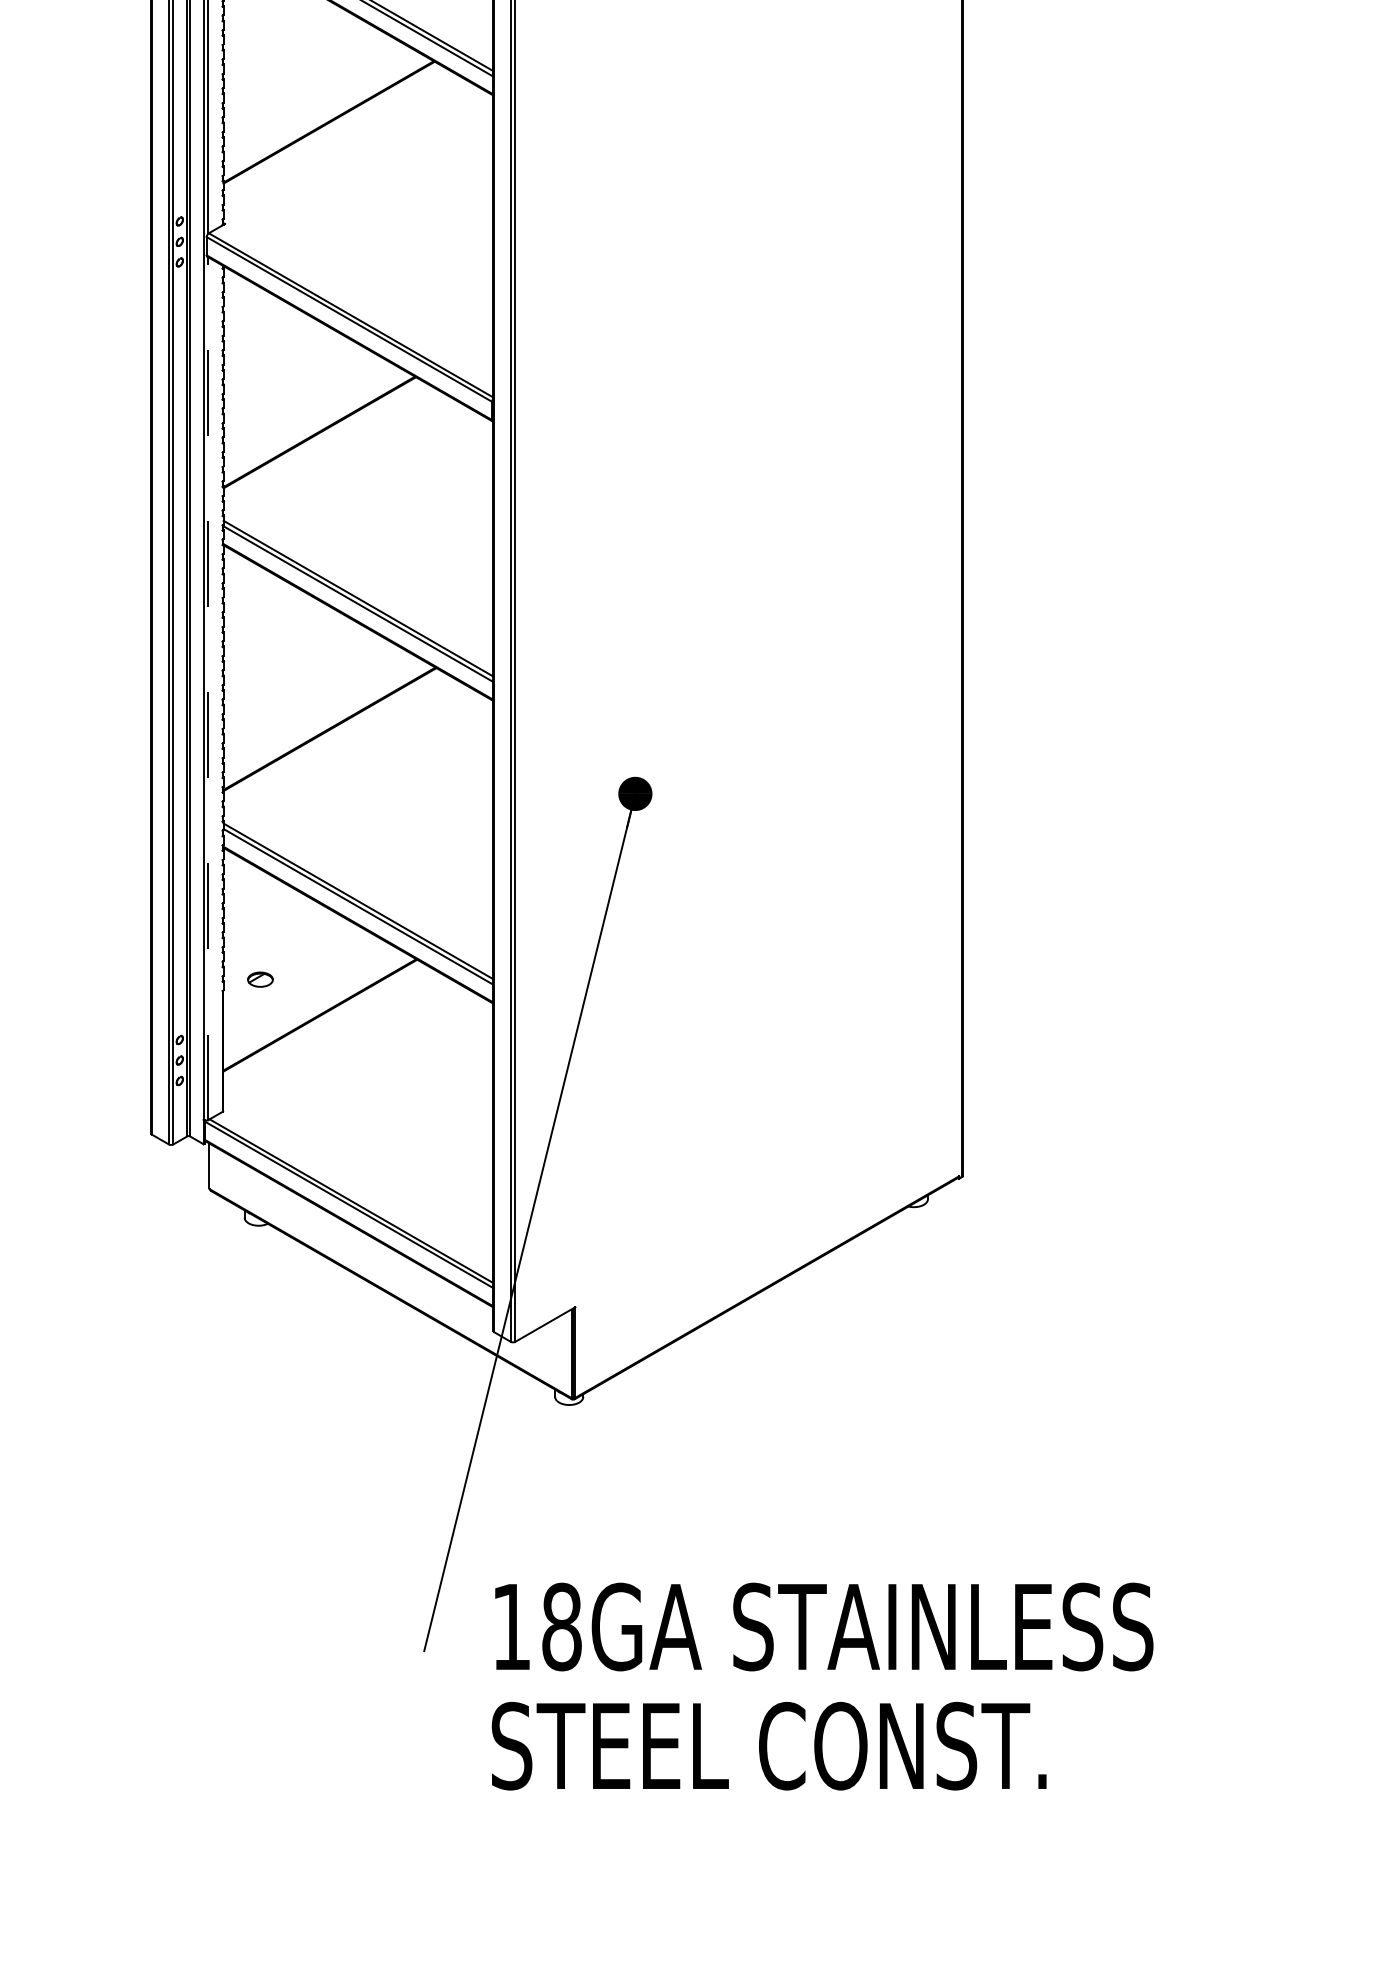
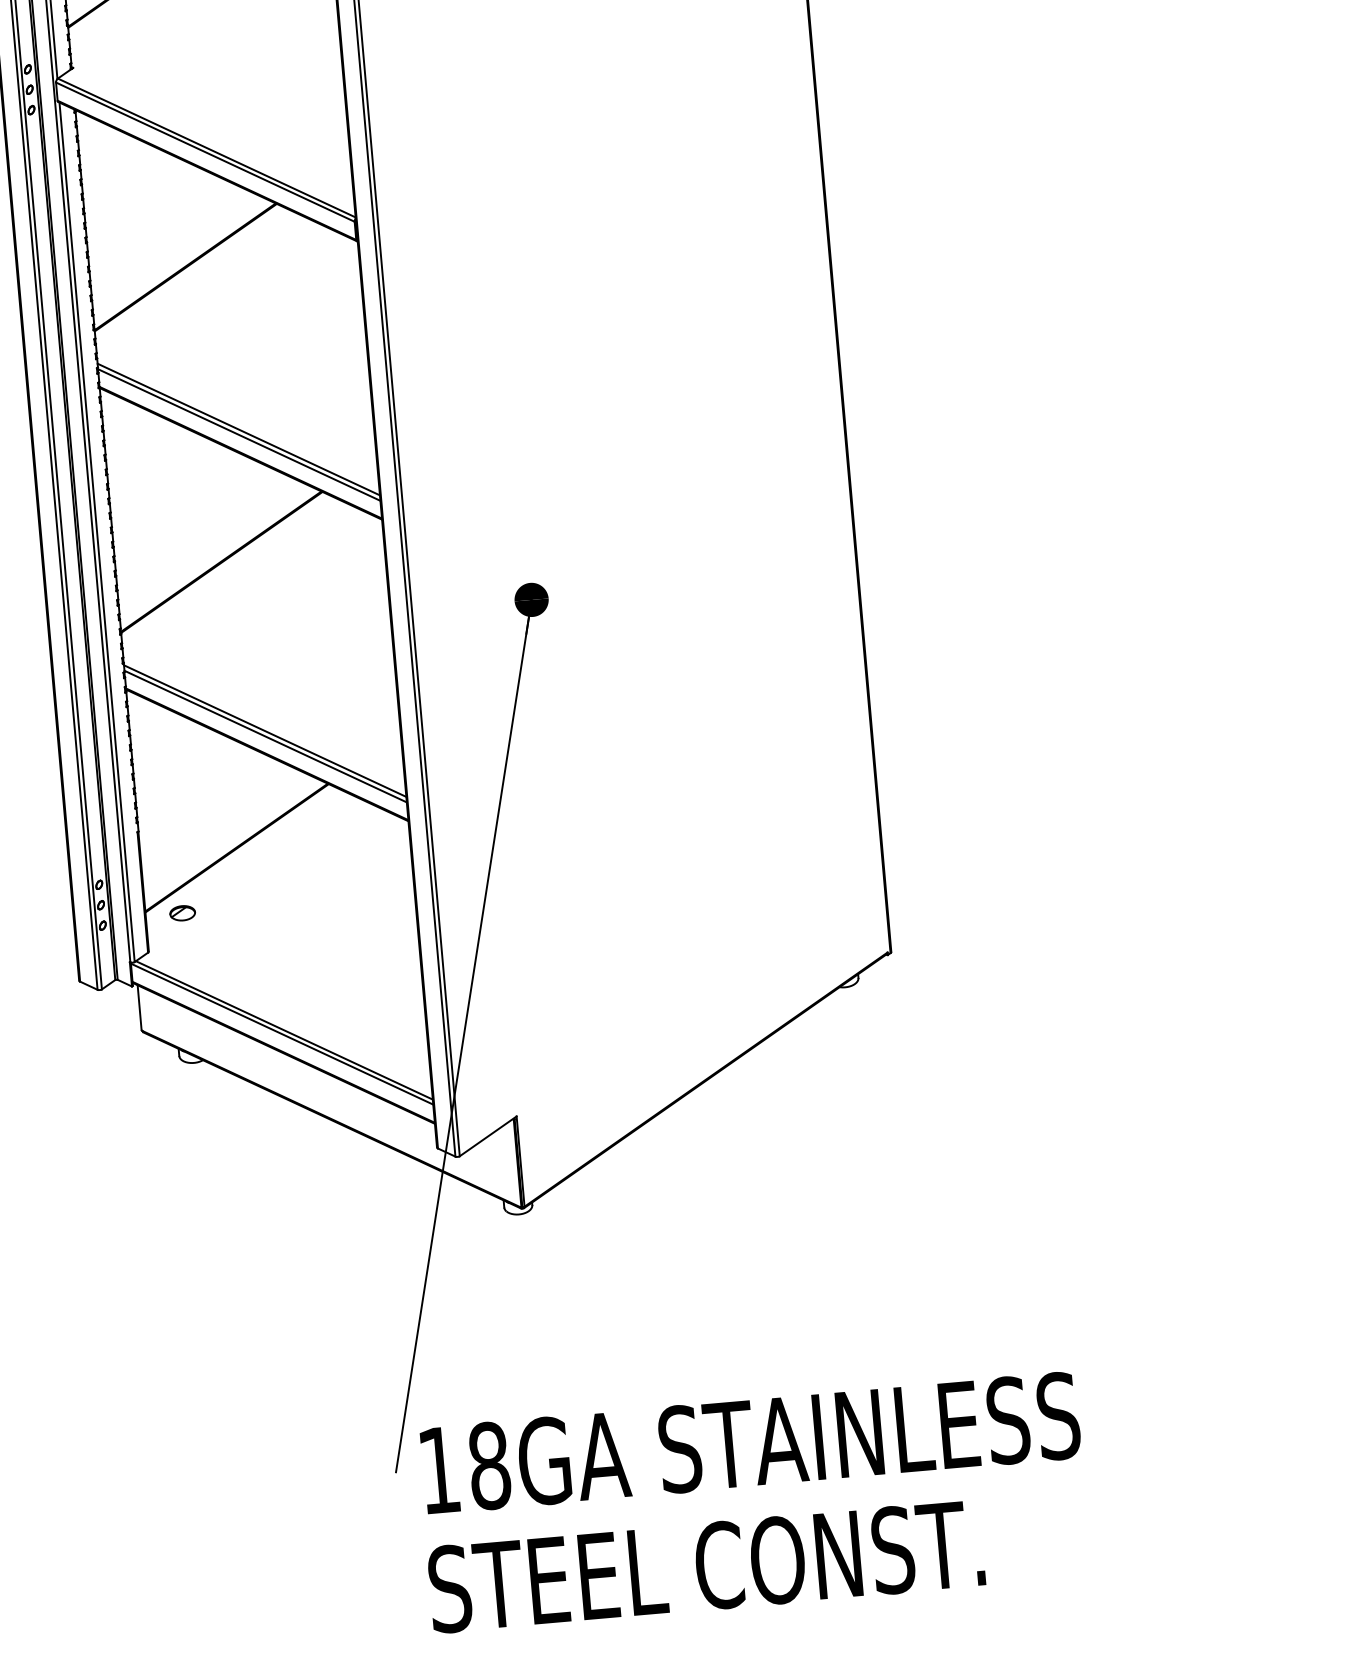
line: (208, 688) -> (97, 532), dashed -> solid
part: (260, 979) -> (182, 913), moved
text: (822, 1686) -> (754, 1502), moved

